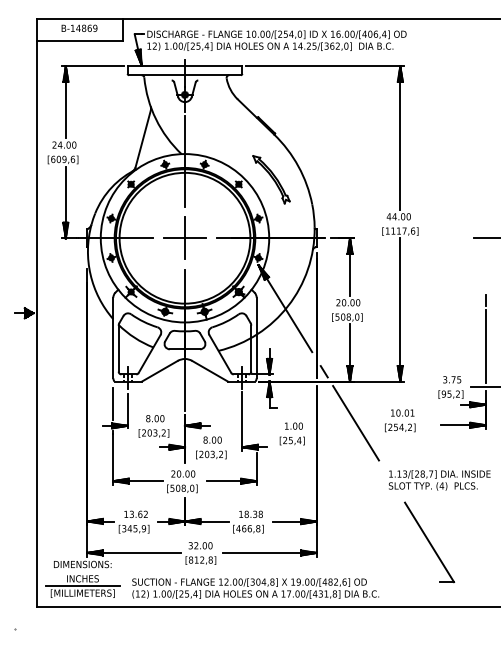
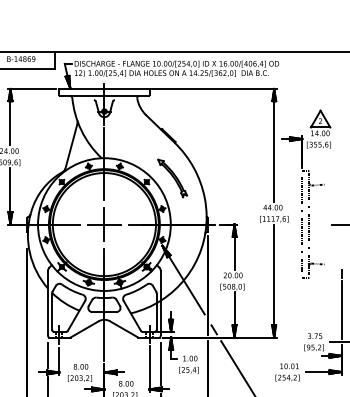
part: (441, 199) -> (306, 194), added
line: (256, 414) -> (160, 363), added
text: (400, 420) -> (287, 372), moved
text: (291, 433) -> (188, 364), moved

